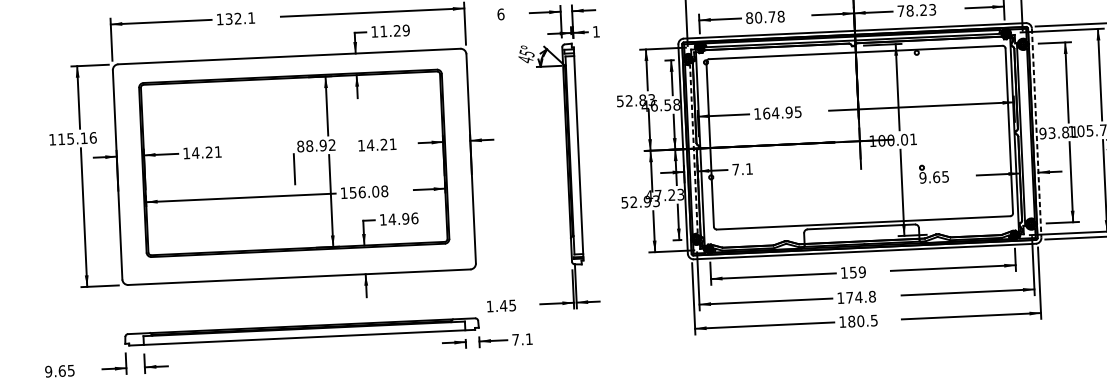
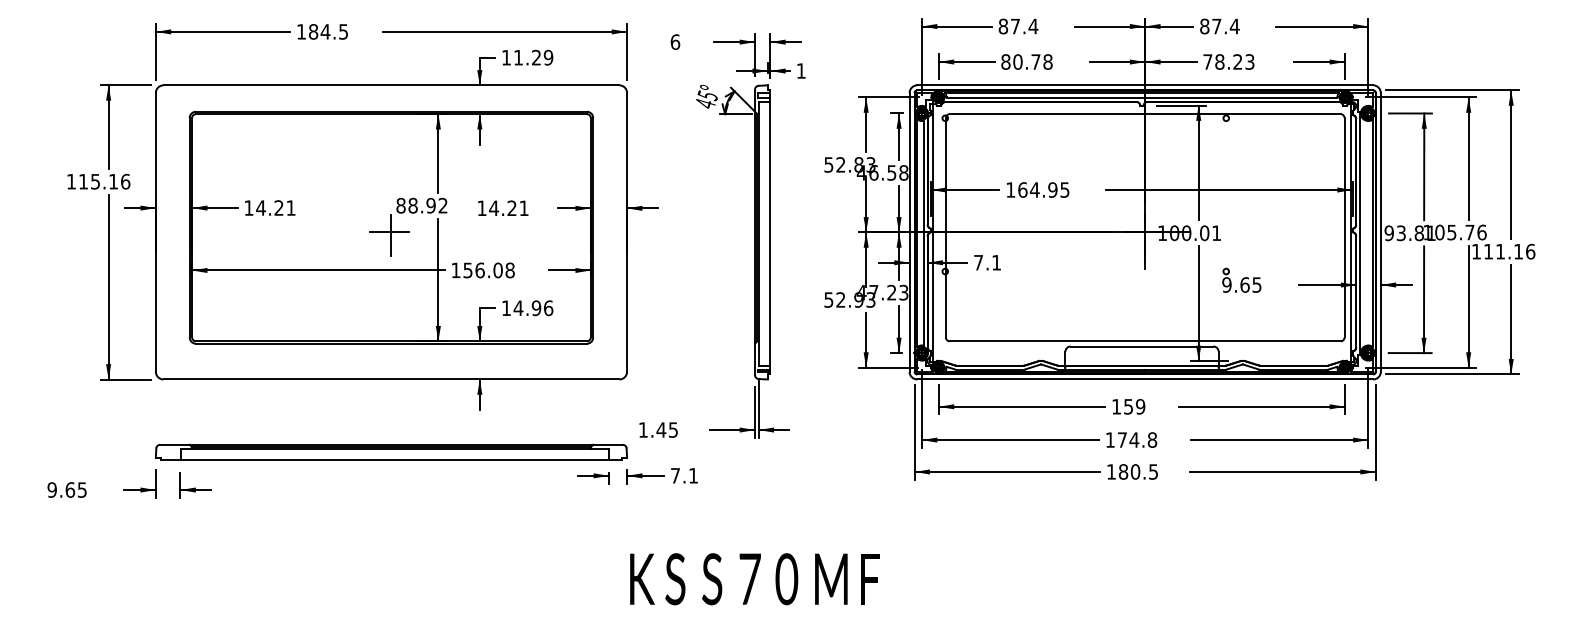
text: (239, 18) -> (327, 31), 132.1 -> 184.5
line: (1036, 133) -> (1380, 232), dashed -> solid
line: (693, 148) -> (923, 232), dashed -> solid
line: (292, 167) -> (389, 232), added

